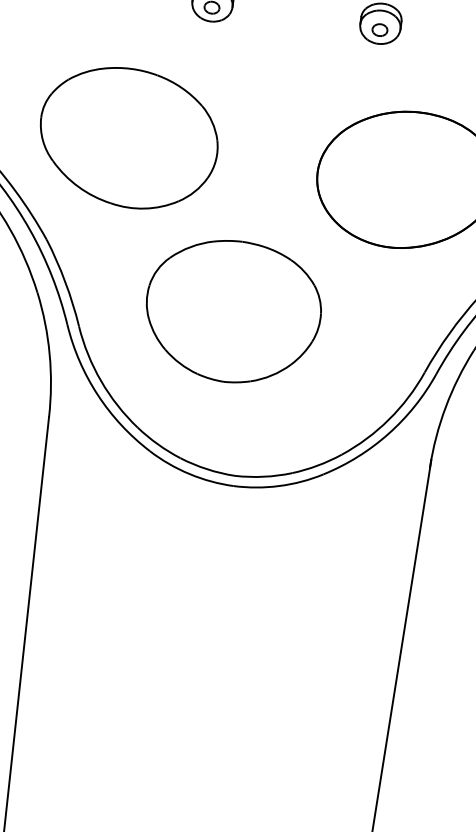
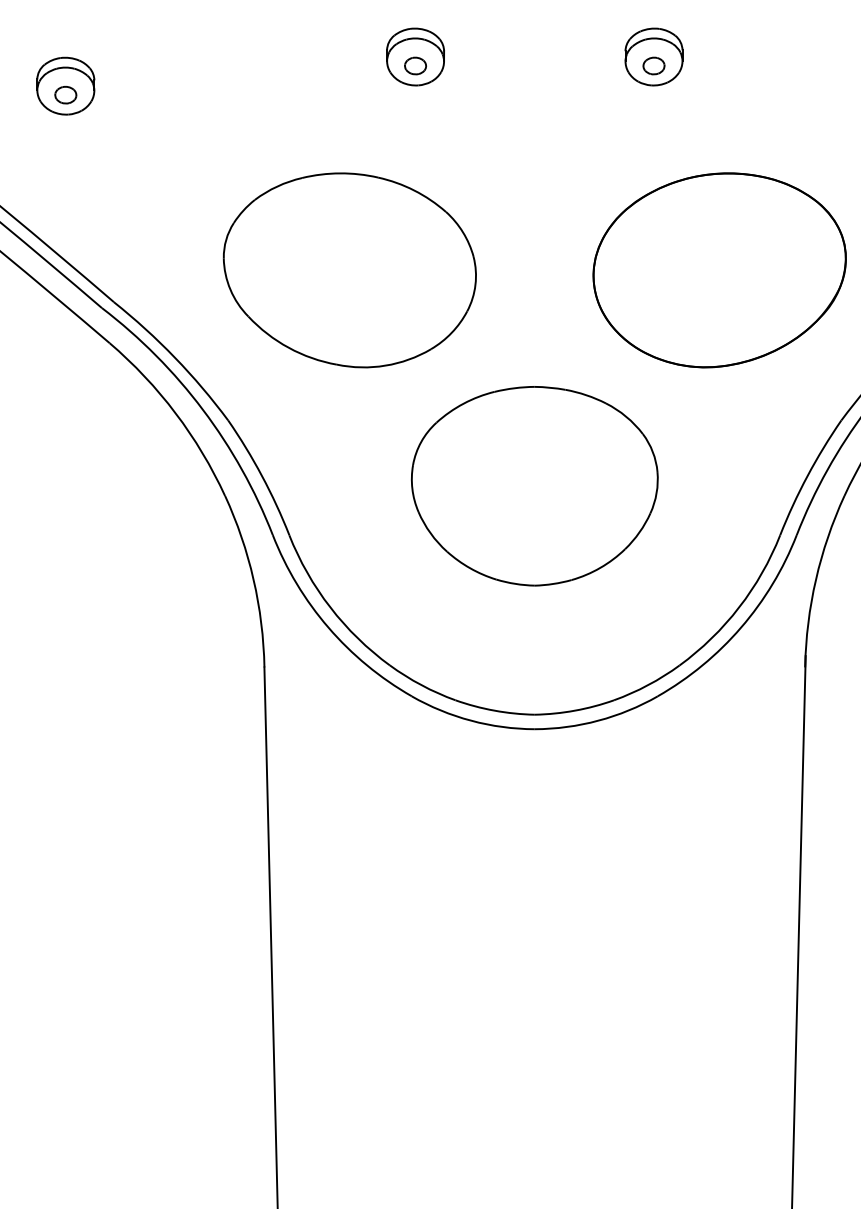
part: (128, 138) -> (349, 270), moved
part: (233, 311) -> (534, 486), moved

